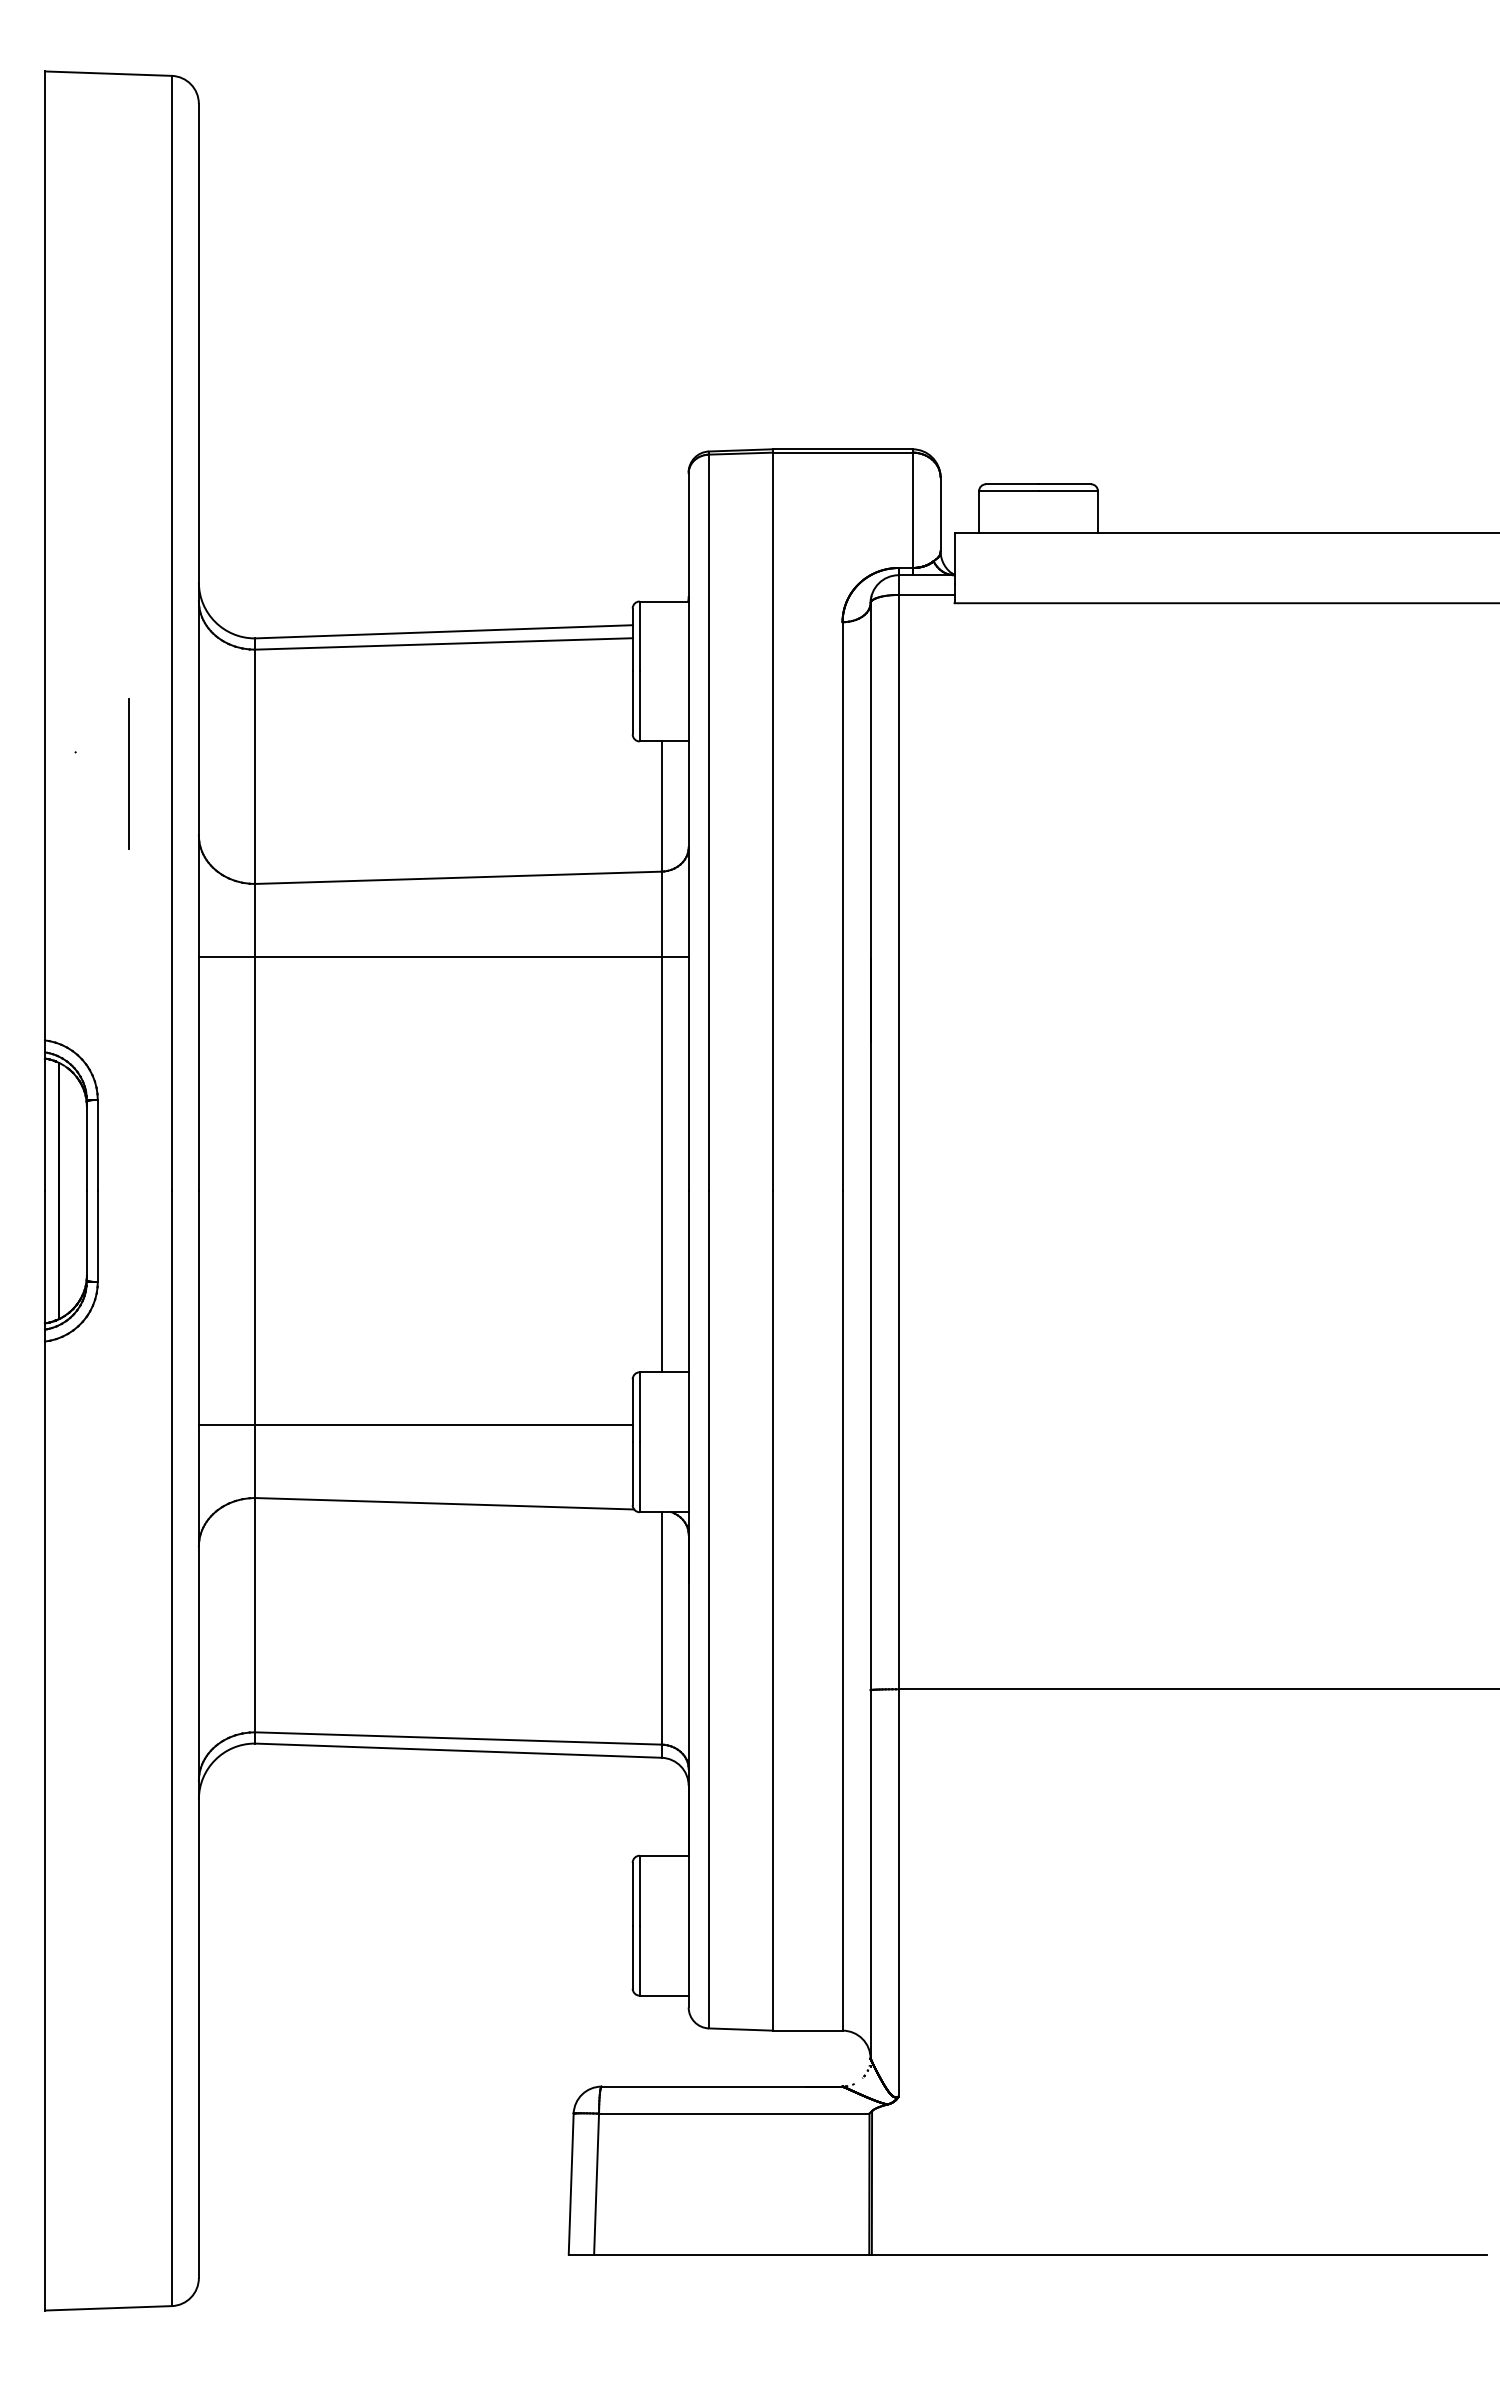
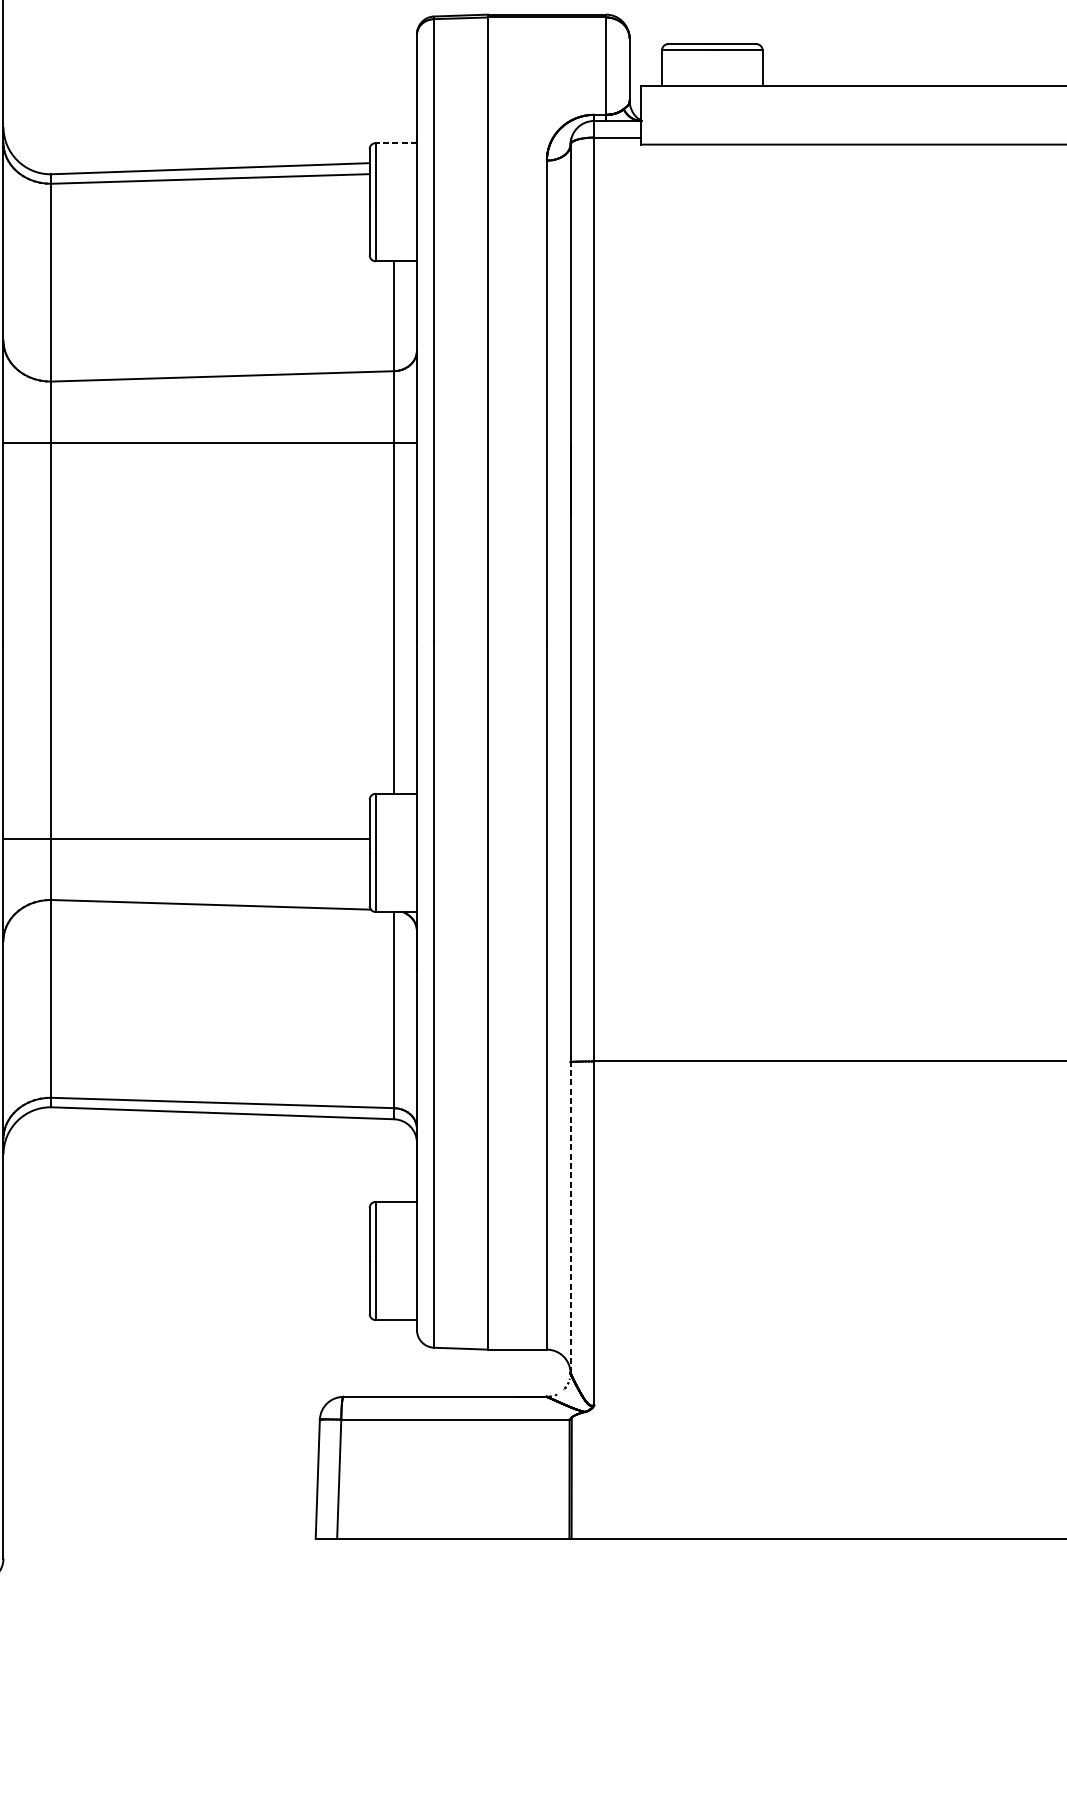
line: (663, 601) -> (395, 143), solid -> dashed
line: (870, 1873) -> (570, 1216), solid -> dashed

